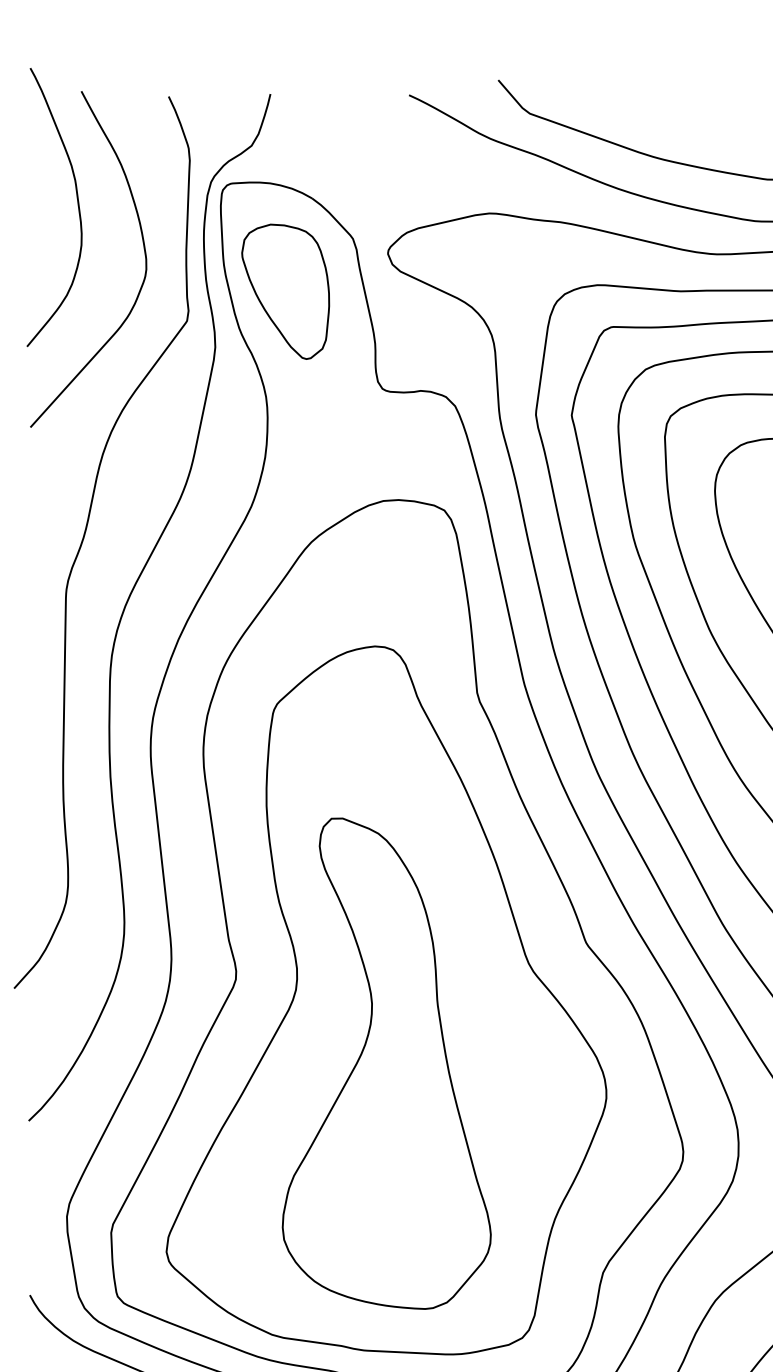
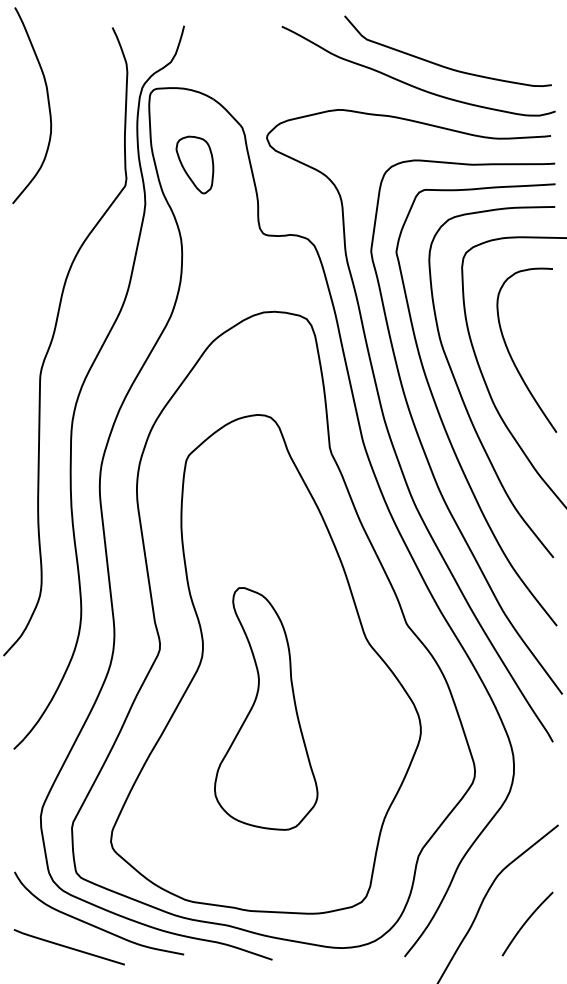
curve: (143, 249) -> (94, 135), removed
part: (285, 290) -> (194, 164), size x0.6
part: (387, 1063) -> (266, 708), size x0.7

